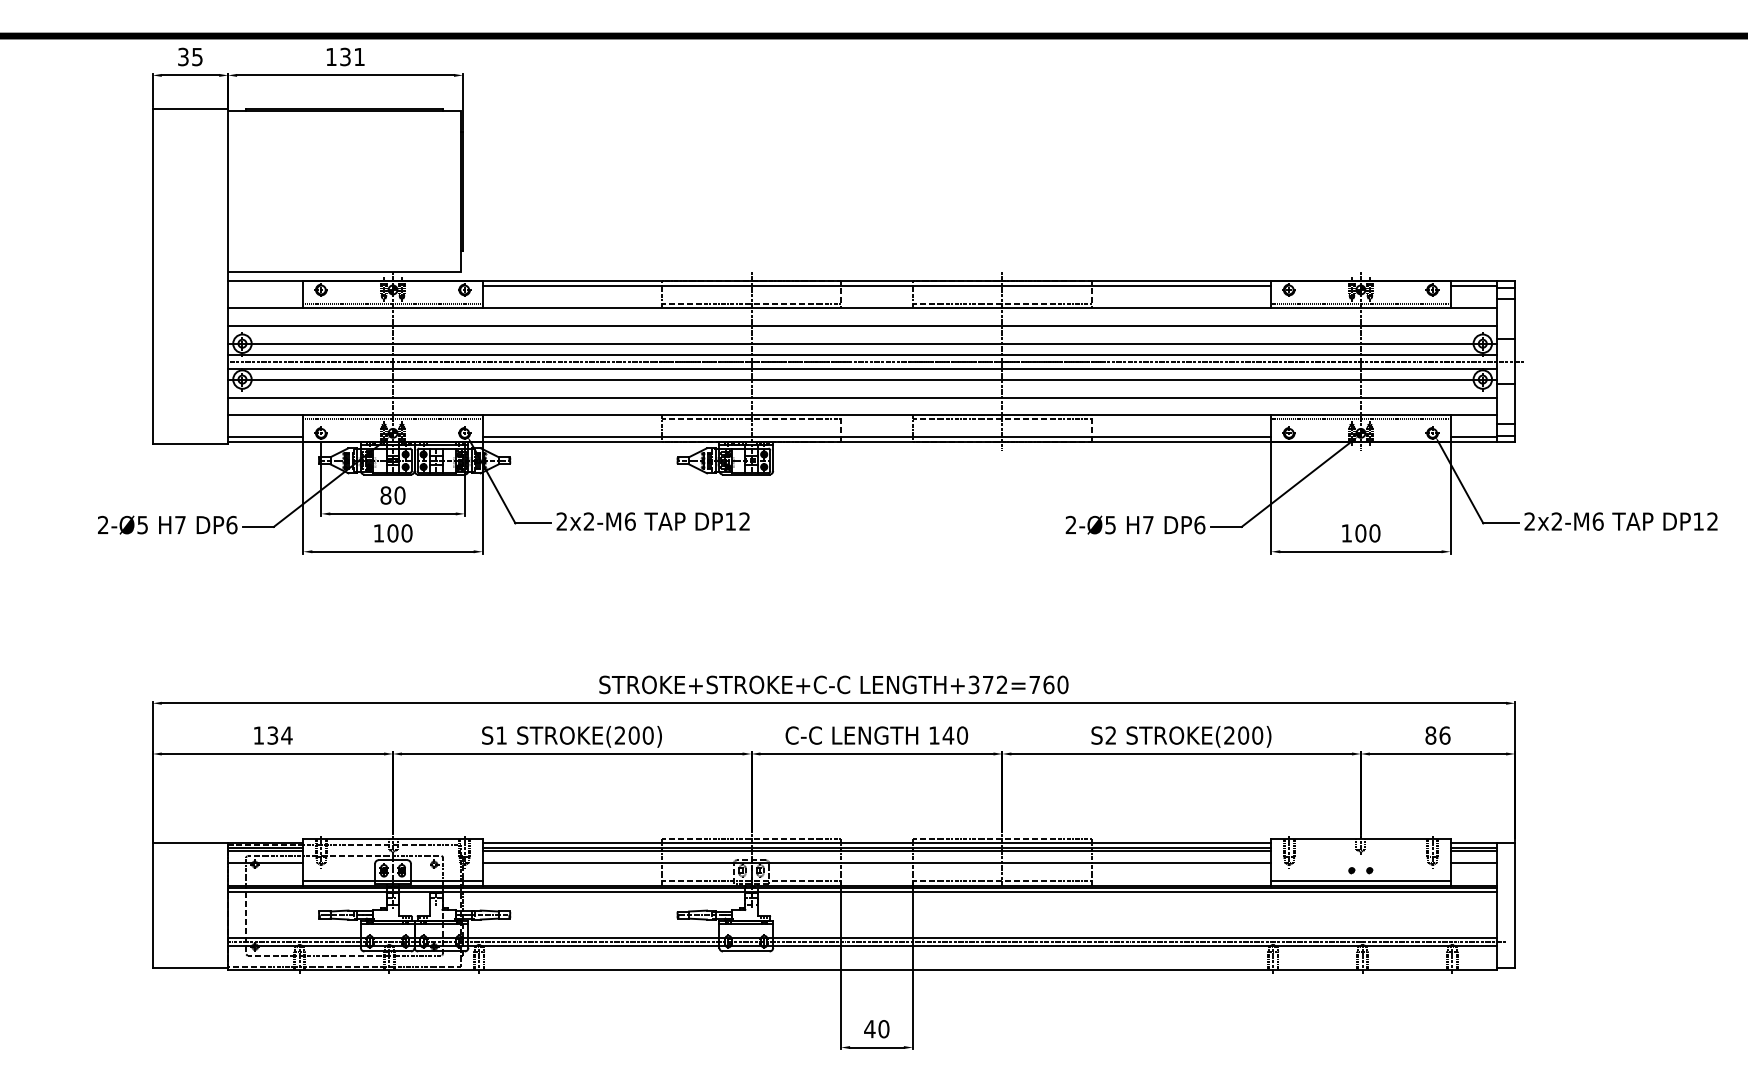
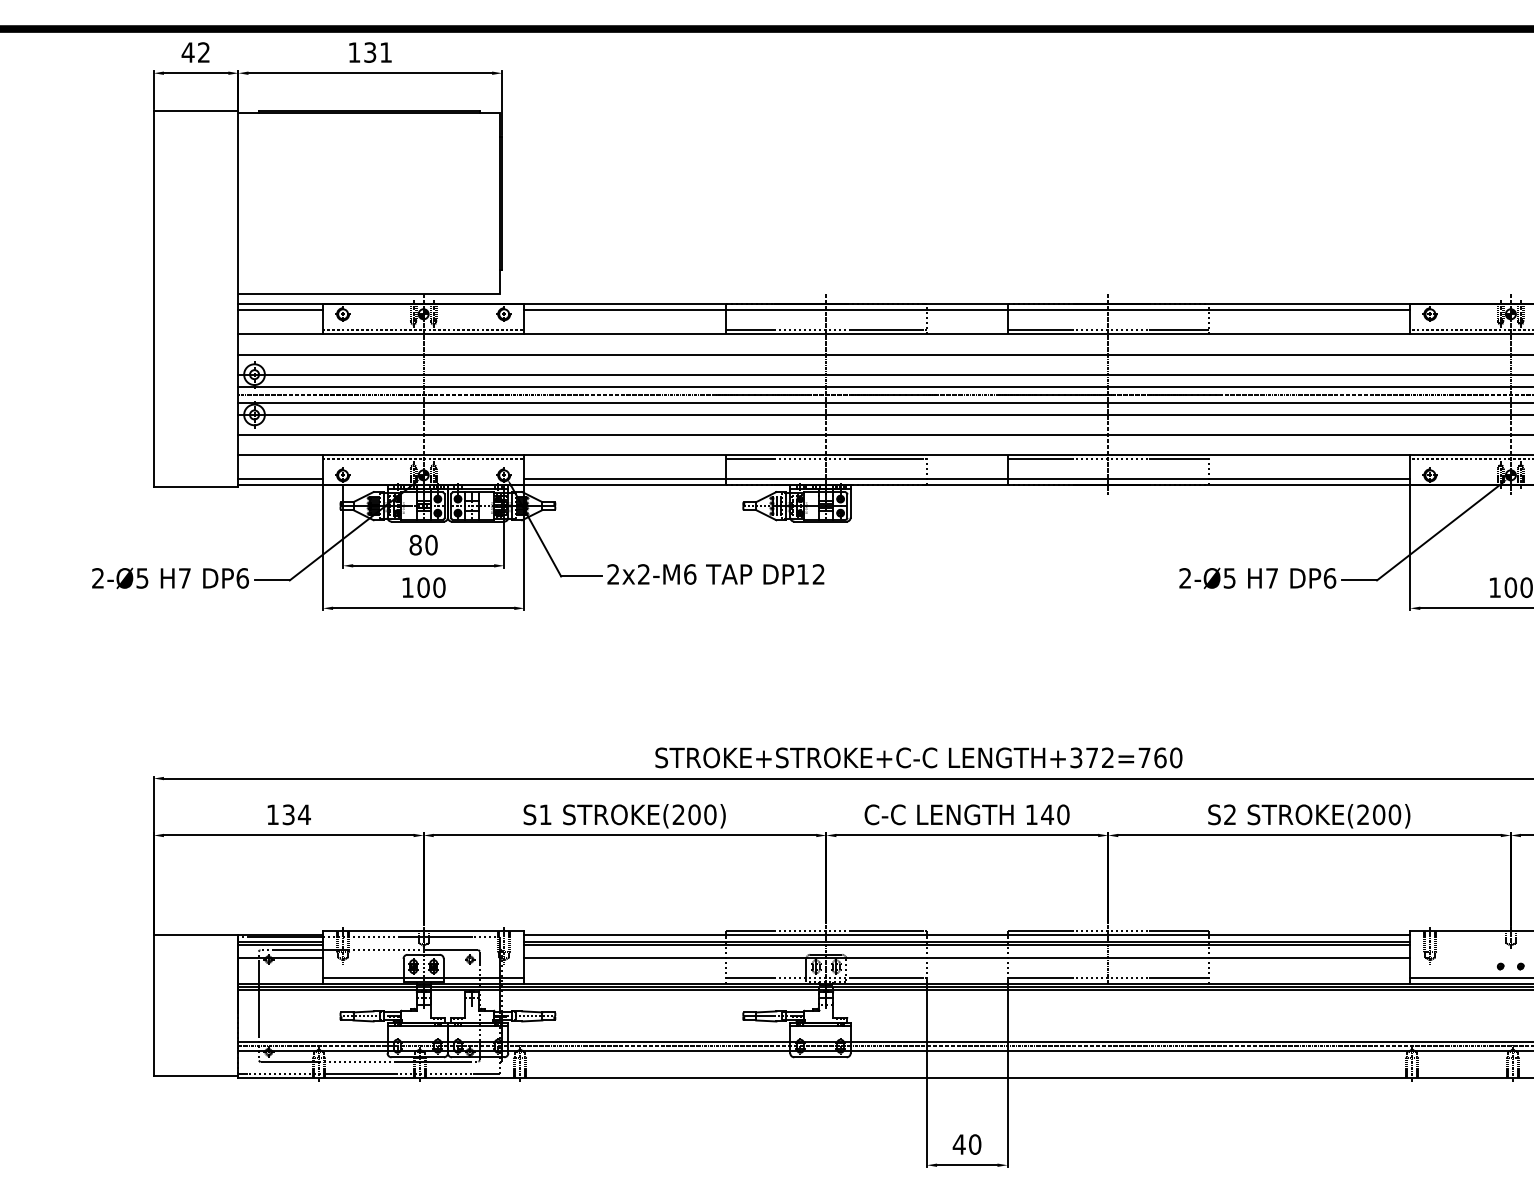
text: (189, 56) -> (195, 52), 35 -> 42
line: (265, 286) -> (280, 310), added

